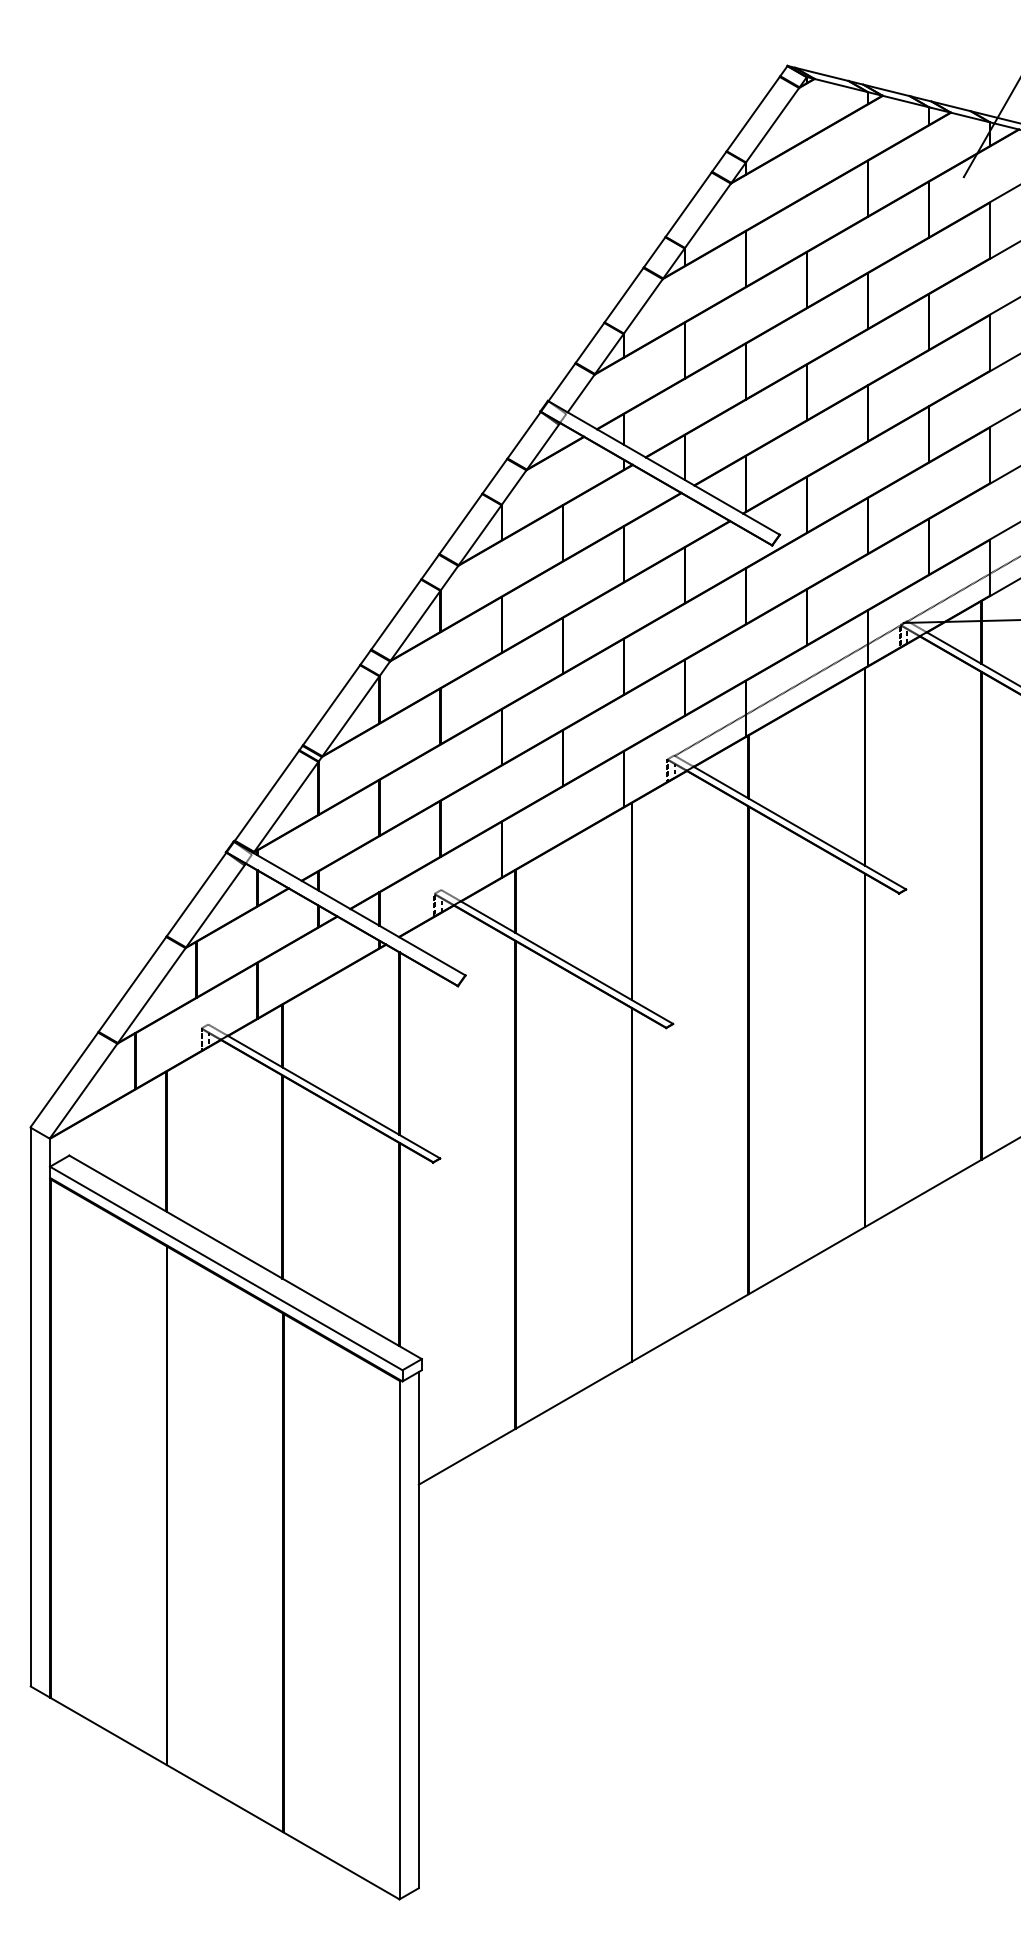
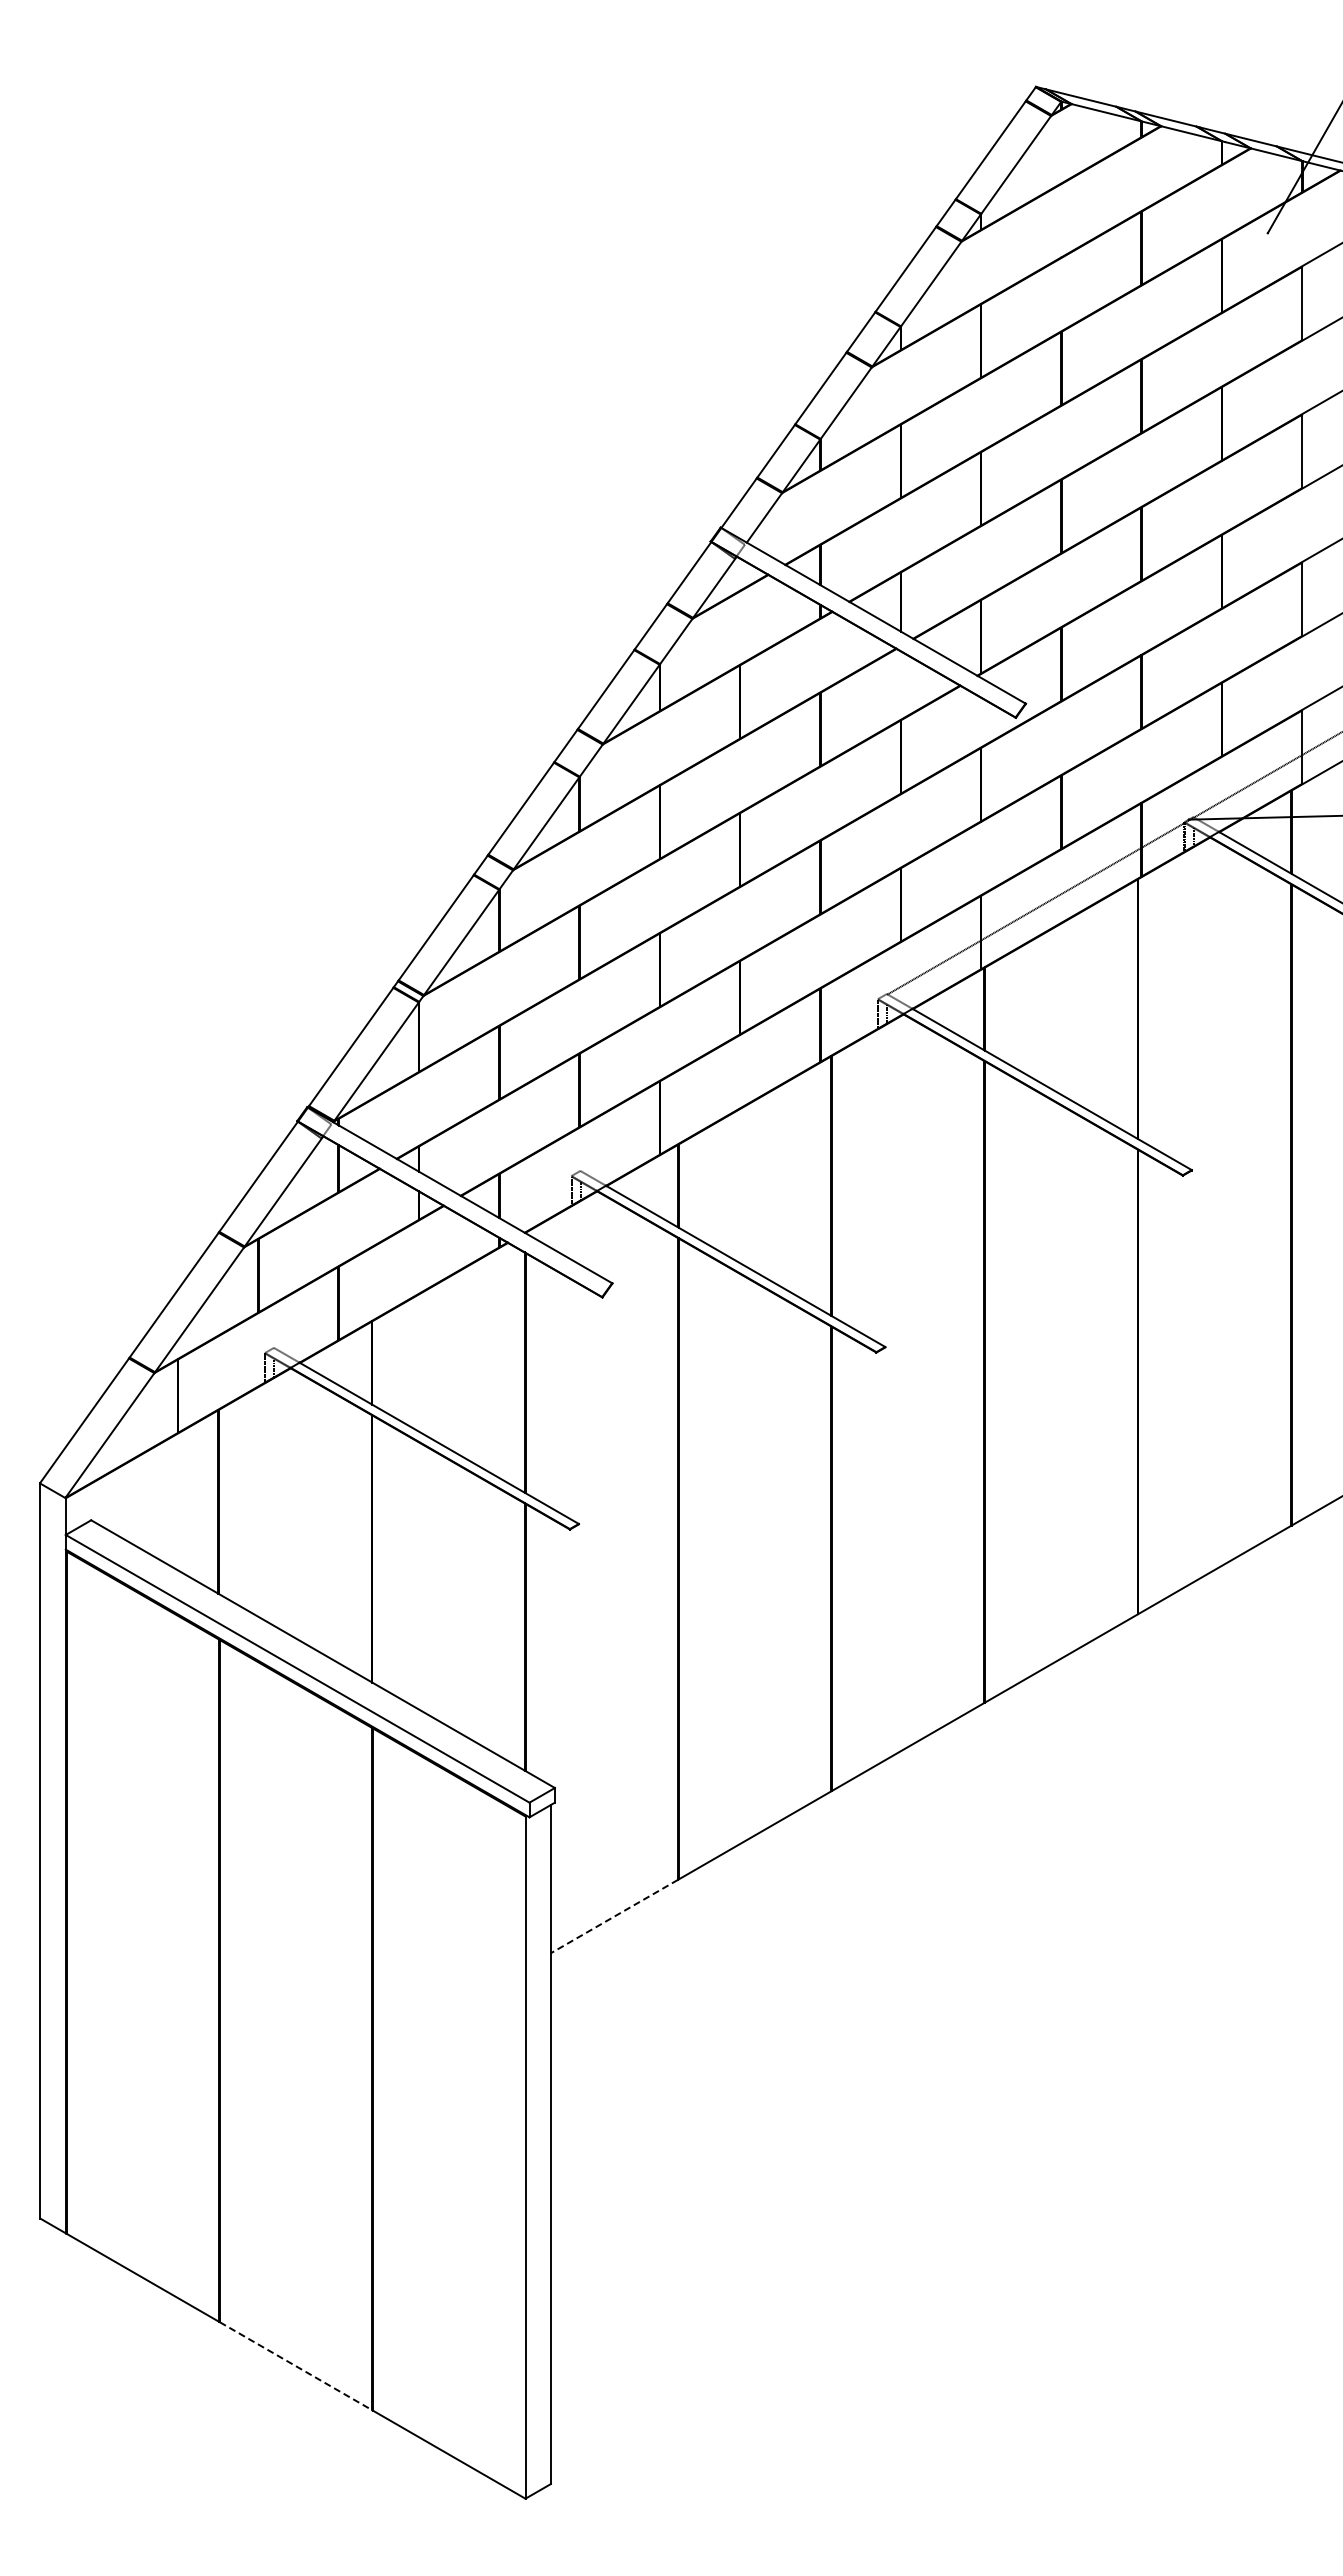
line: (467, 1456) -> (614, 1916), solid -> dashed
line: (225, 1798) -> (296, 2366), solid -> dashed

